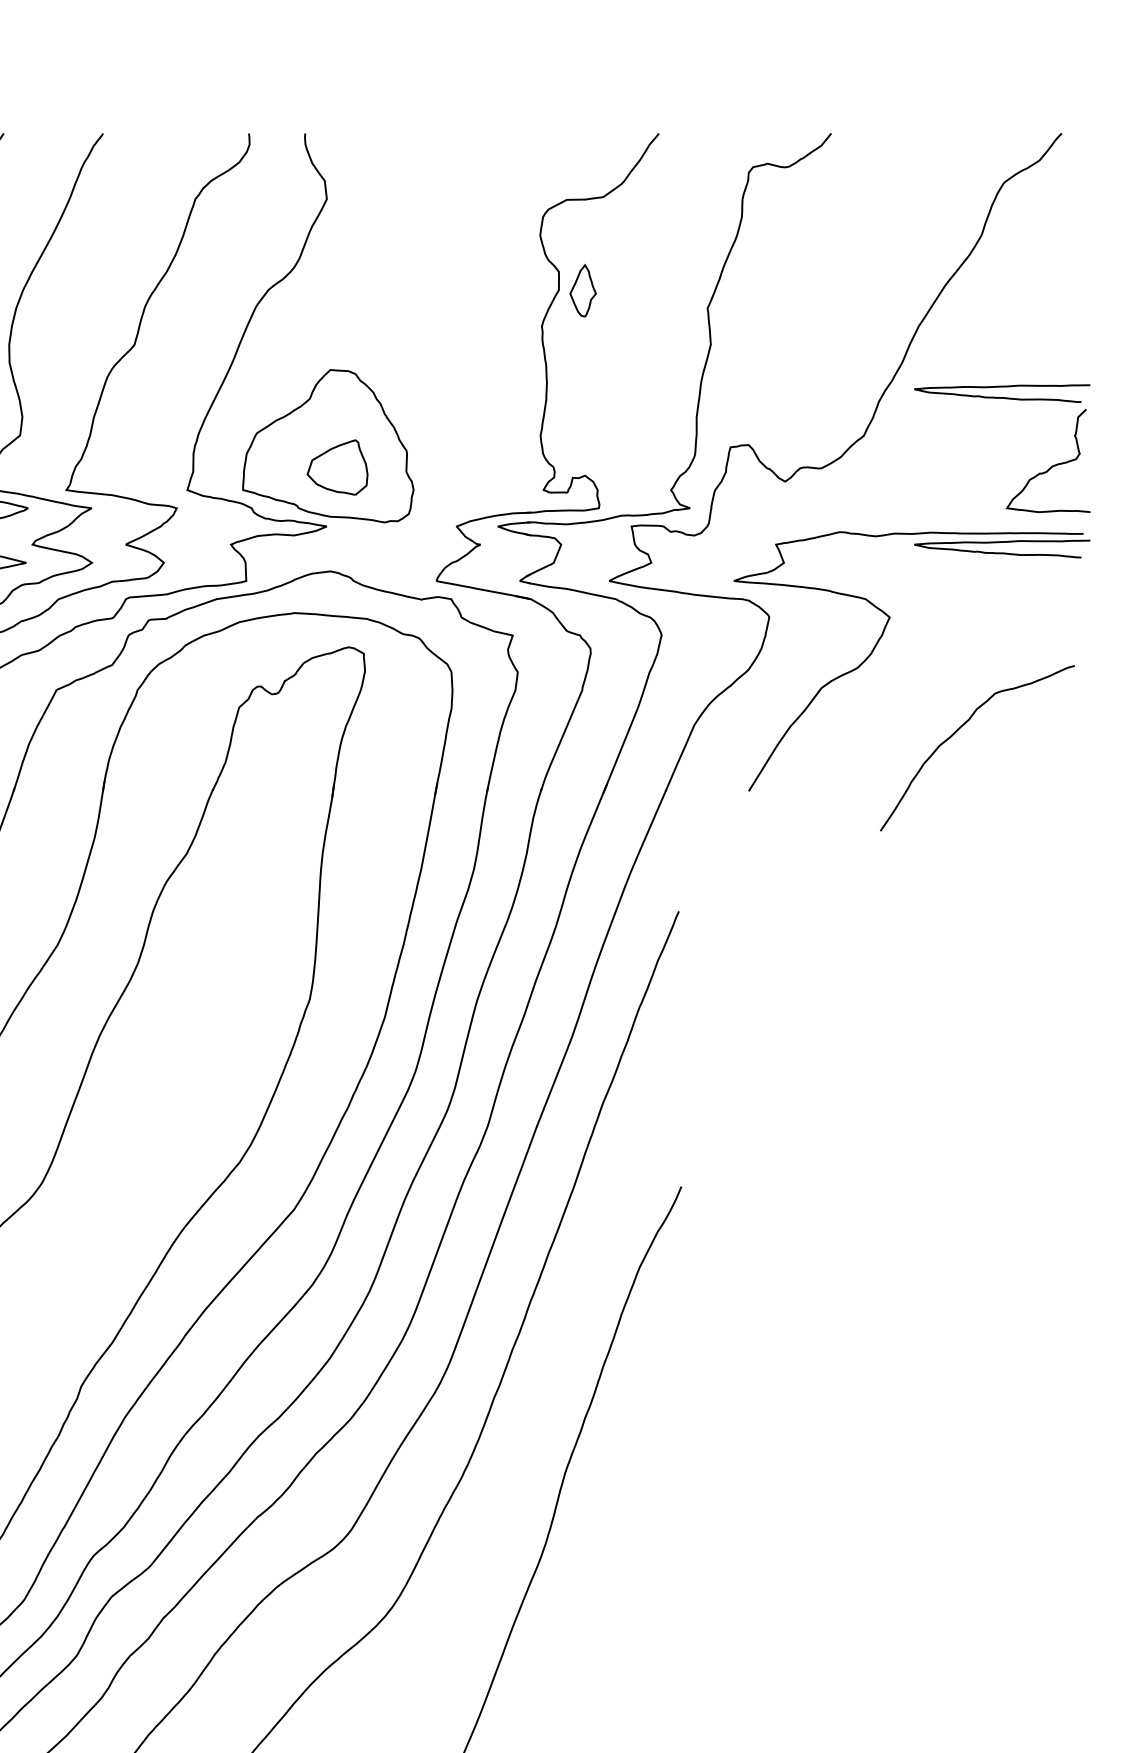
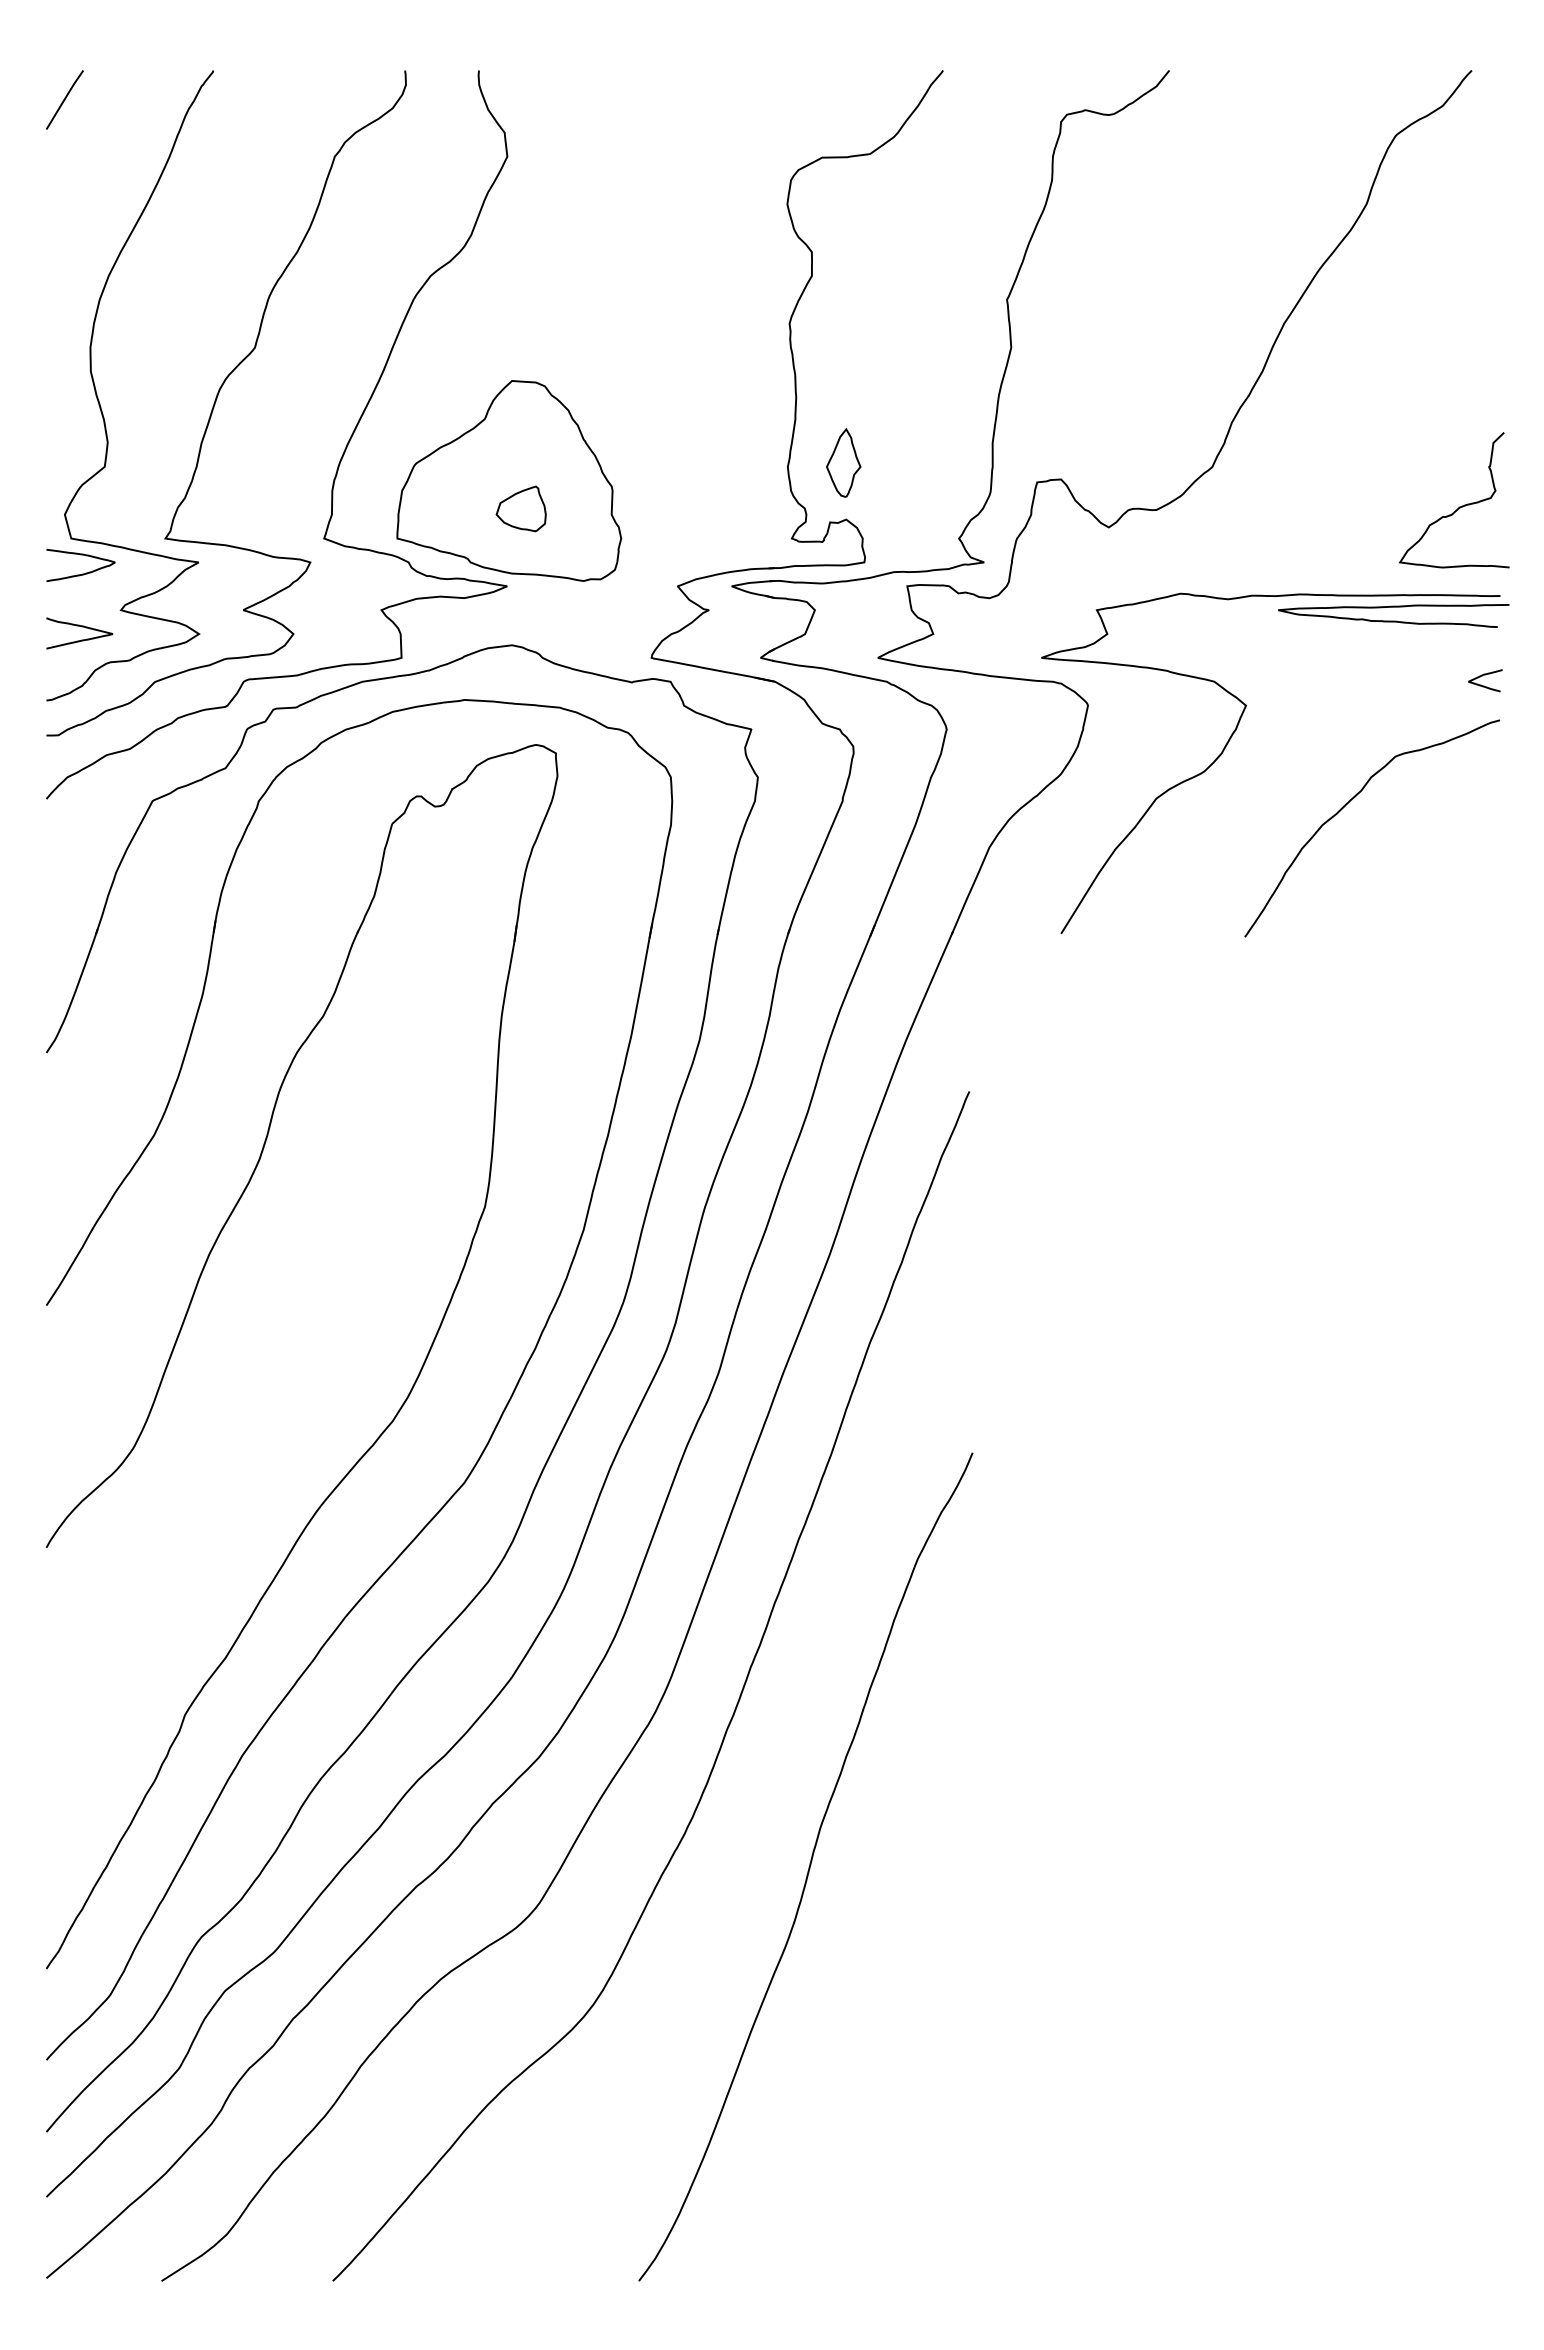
part: (583, 290) -> (843, 462), moved
curve: (1002, 397) -> (1393, 416), removed
part: (336, 467) -> (520, 508), size x0.62
curve: (1072, 594) -> (1485, 675), added
curve: (958, 730) -> (1347, 804), moved

